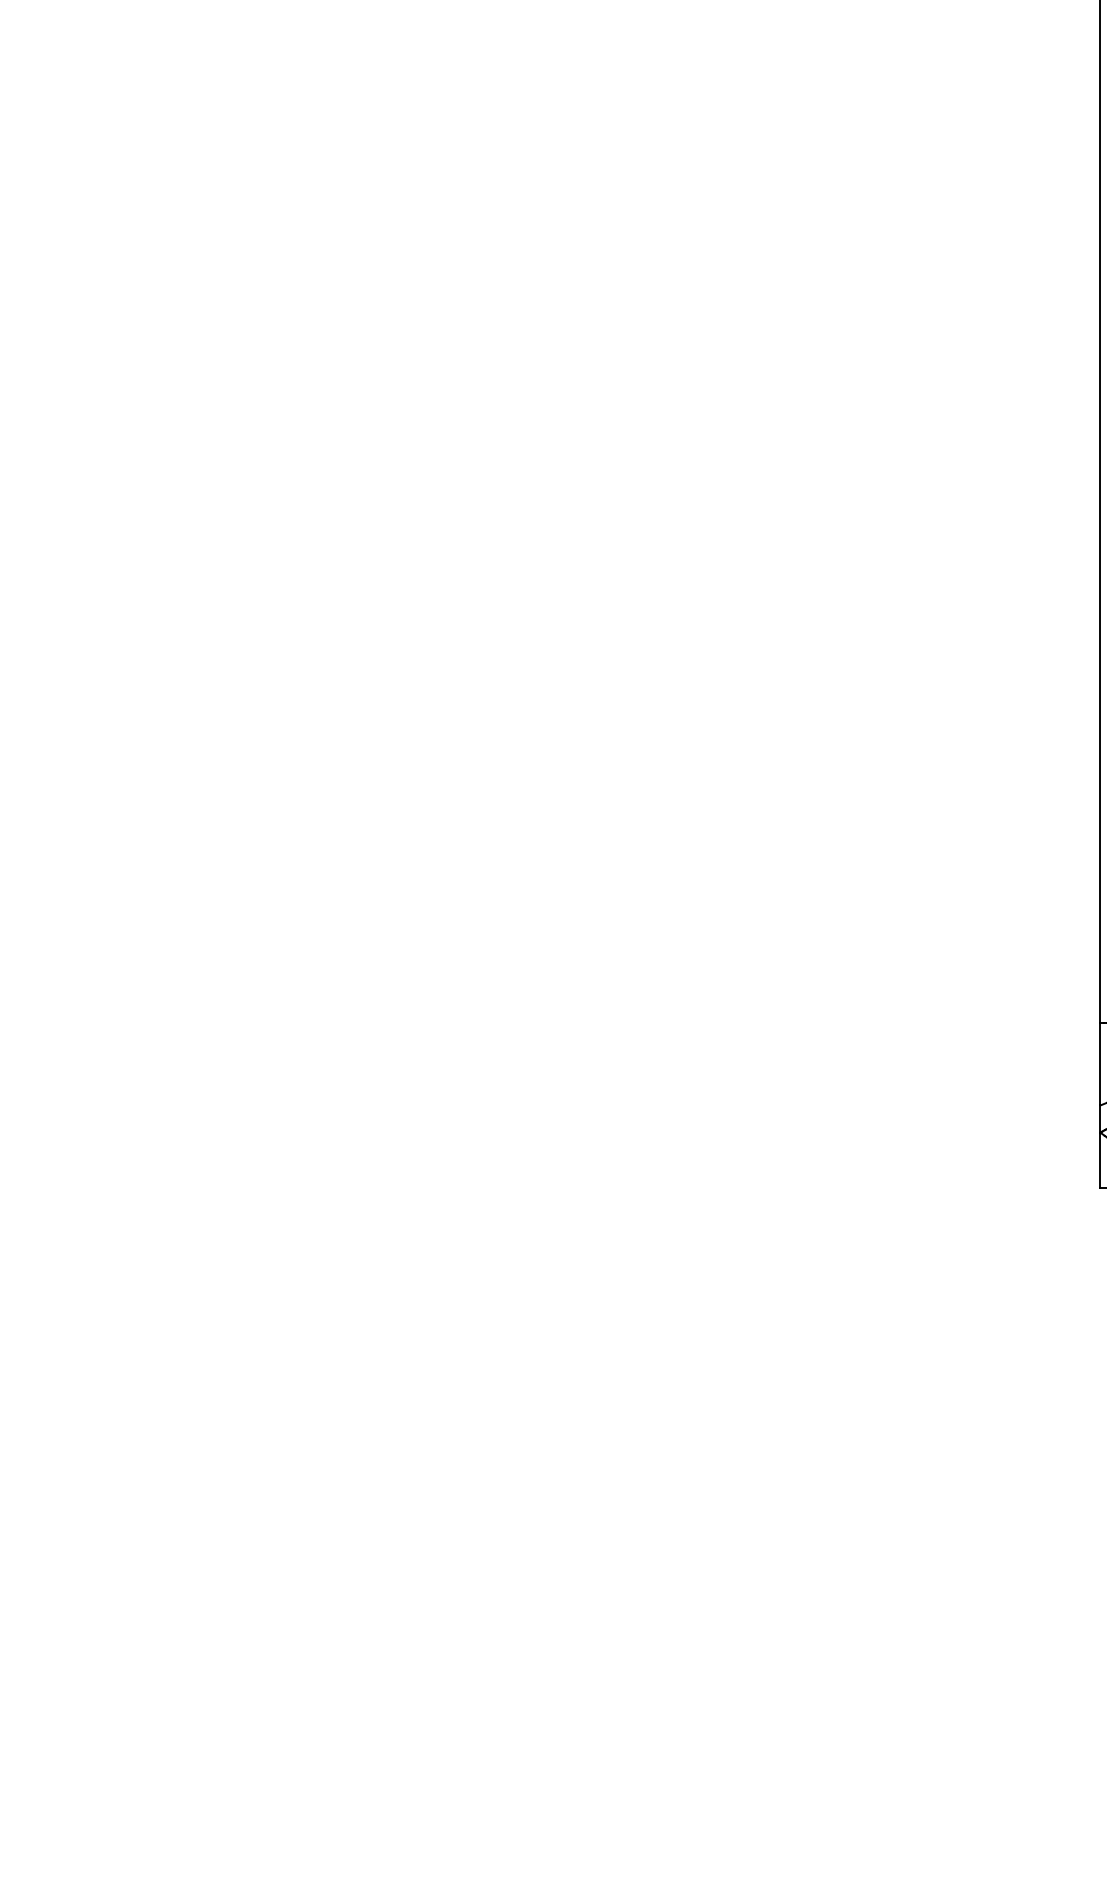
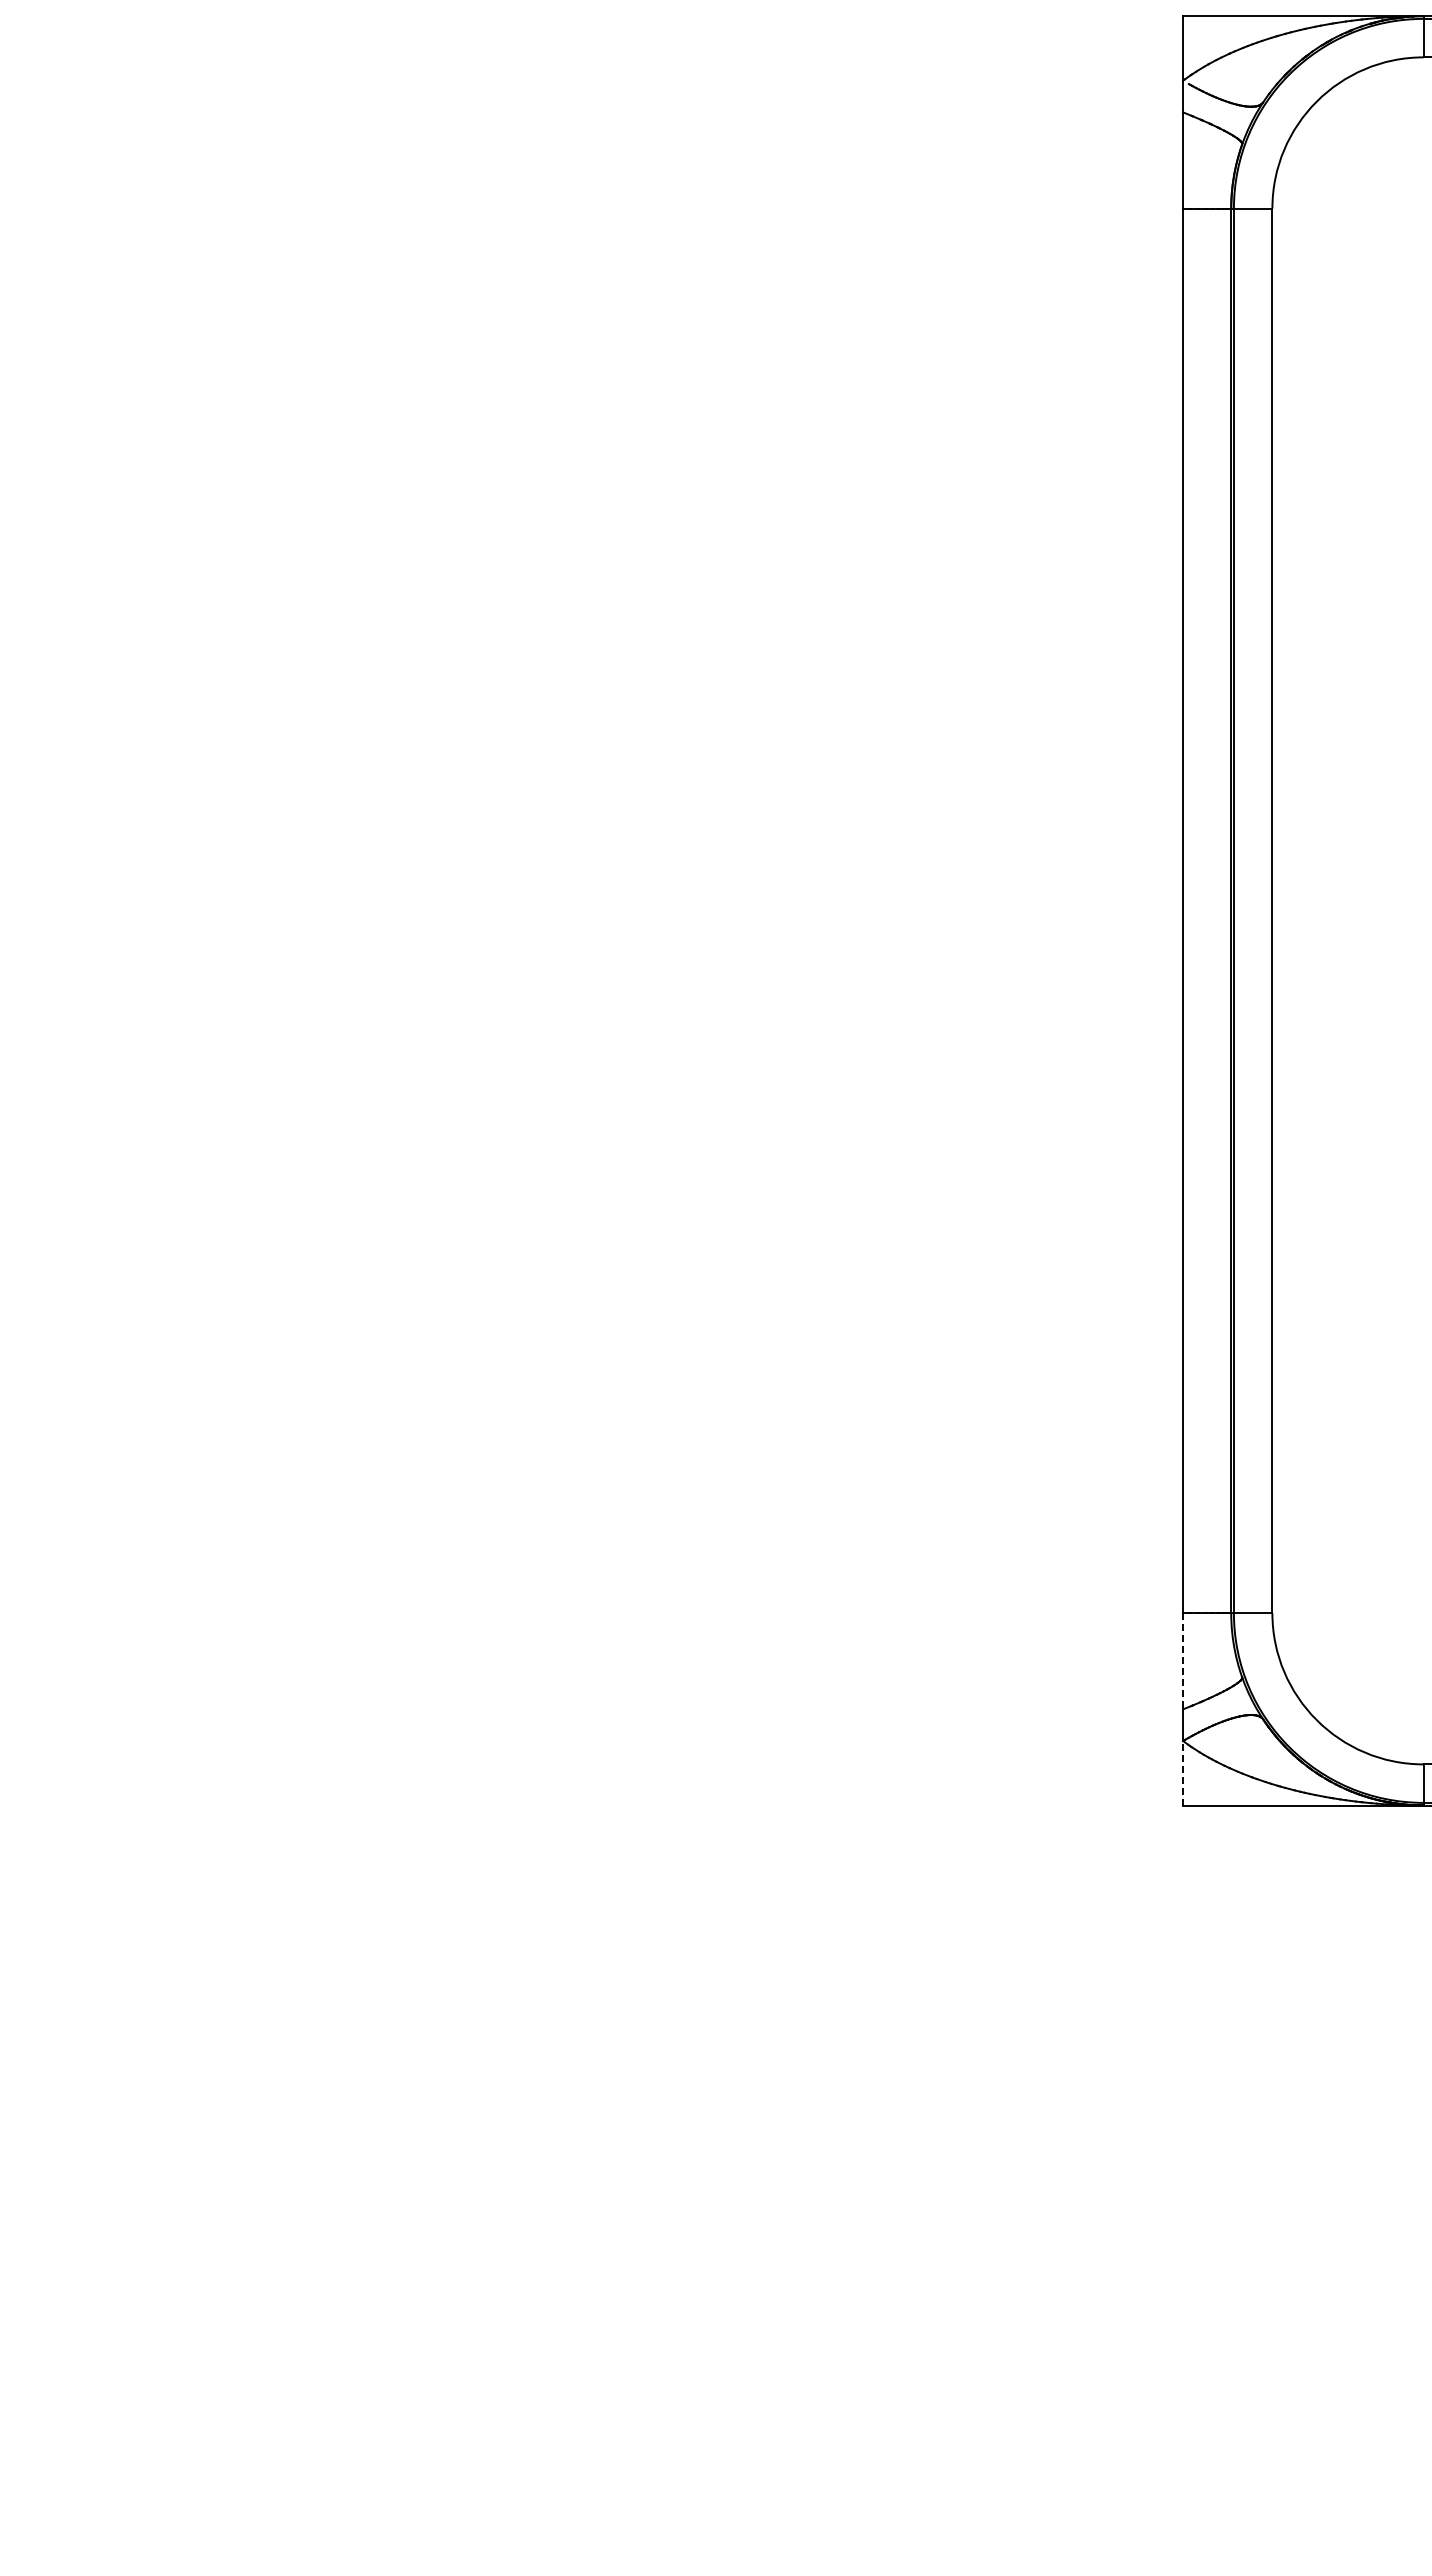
line: (1100, 1064) -> (1183, 1661), solid -> dashed
line: (1100, 1159) -> (1183, 1772), solid -> dashed

